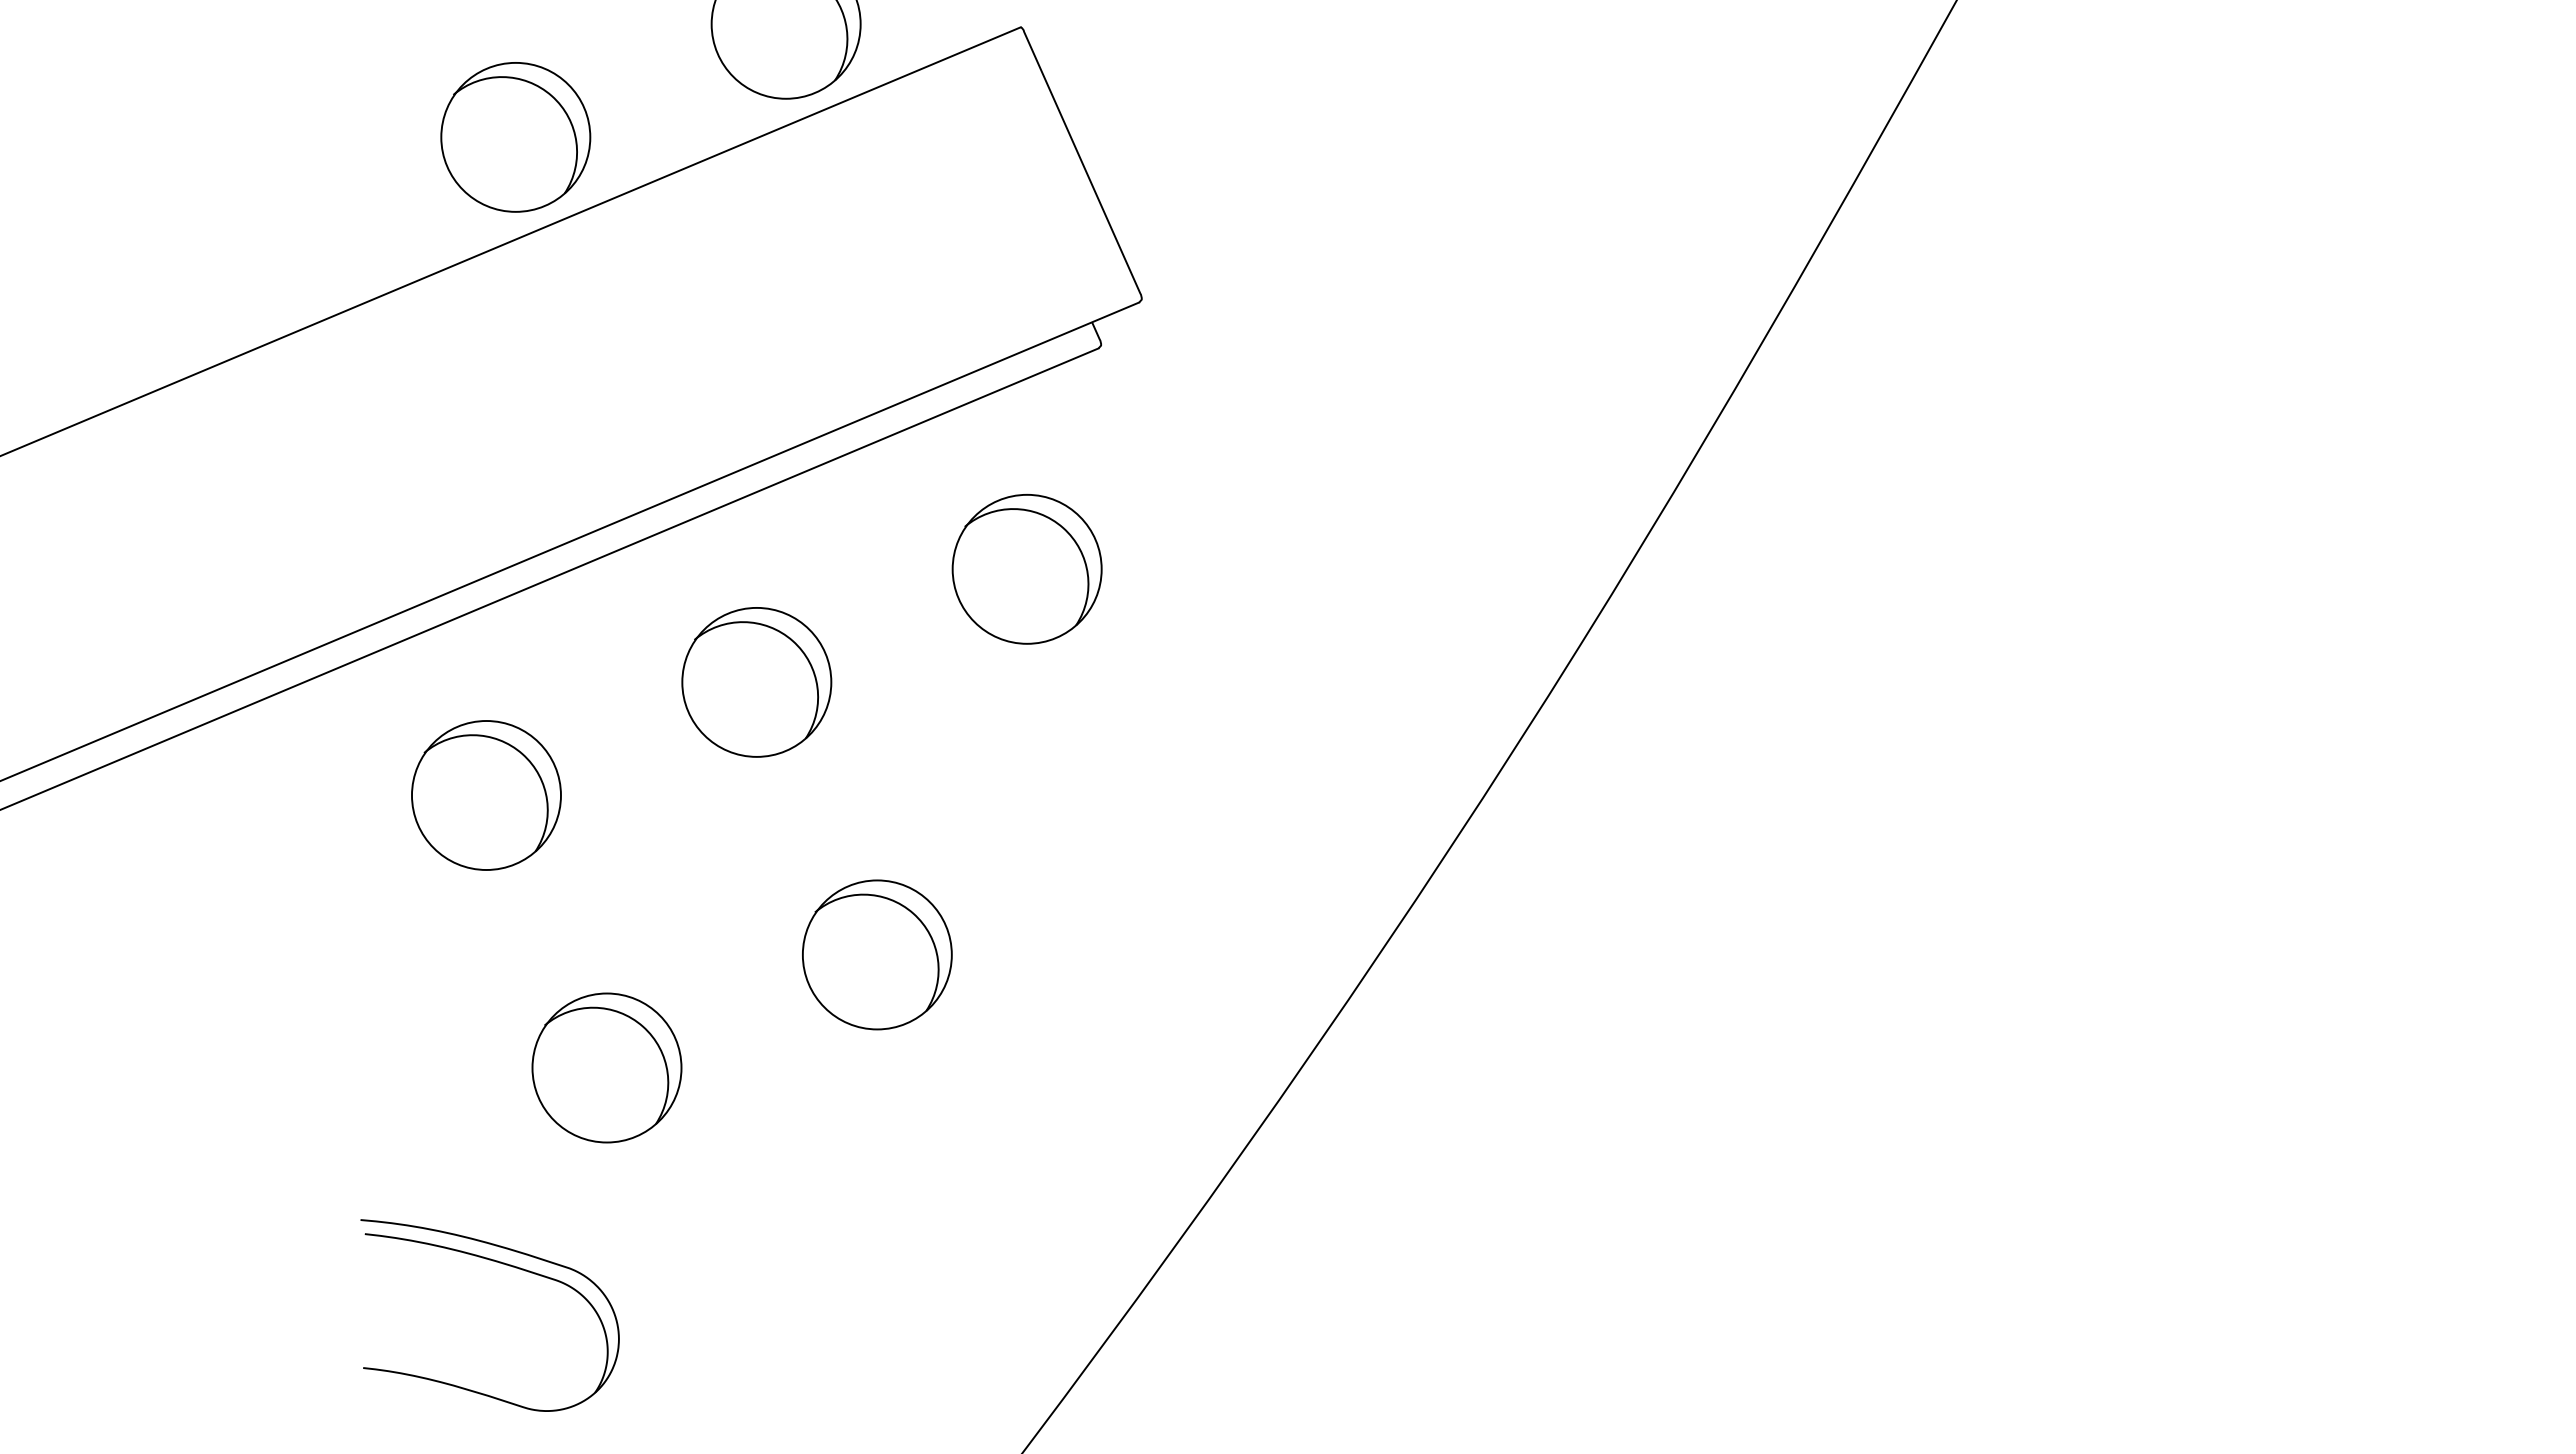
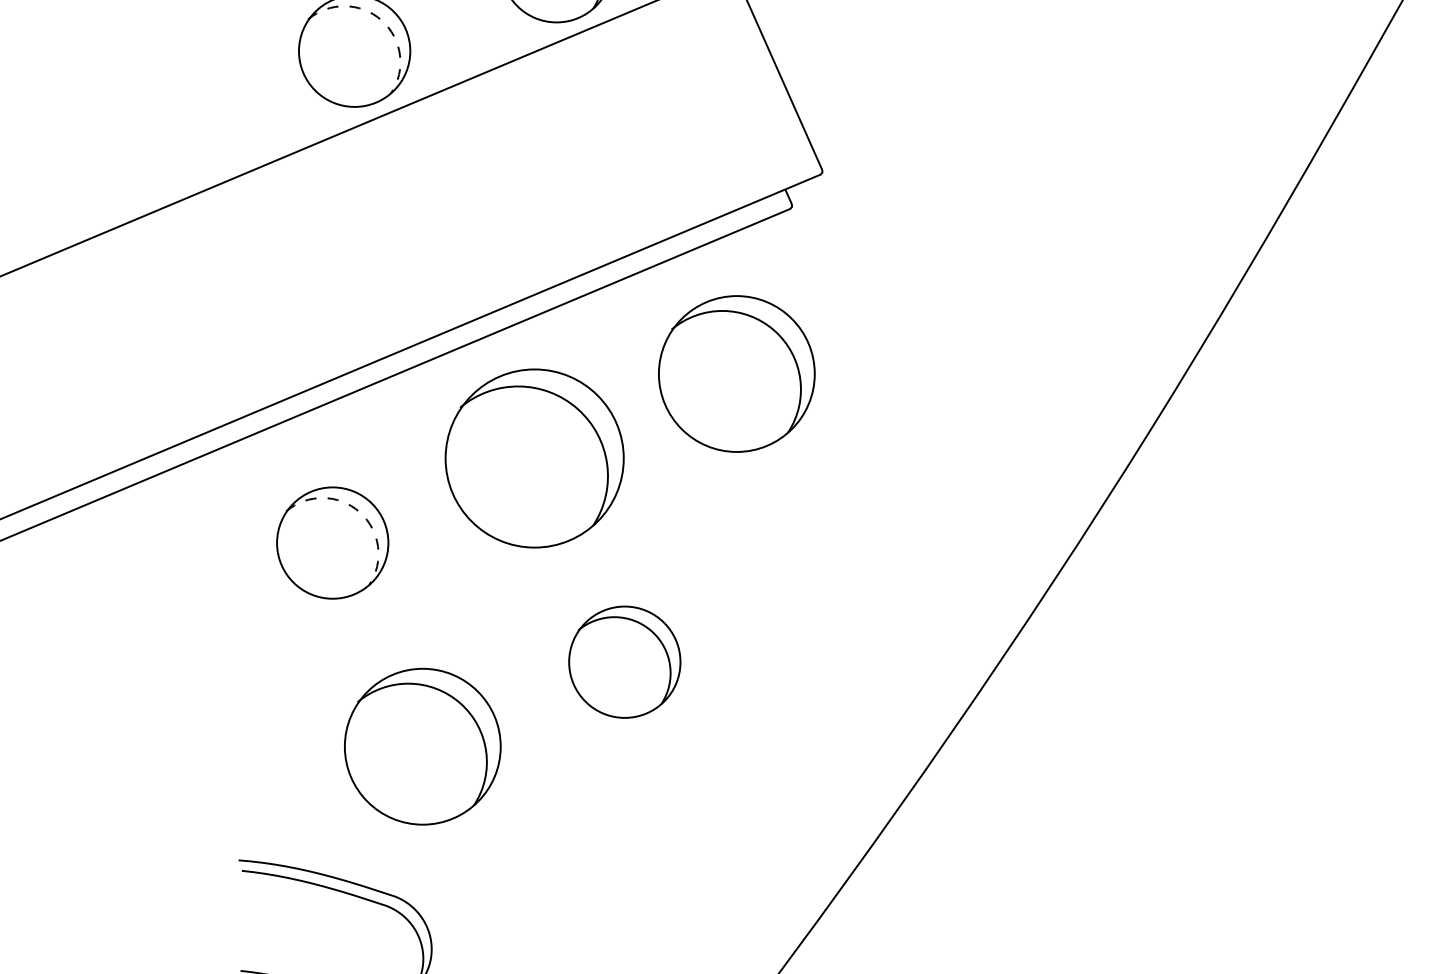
arc: (551, 95) -> (381, 19), solid -> dashed
part: (1026, 569) -> (736, 374), size x1.4
part: (756, 682) -> (534, 458), size x1.6
arc: (522, 754) -> (359, 512), solid -> dashed
part: (606, 1067) -> (422, 746), size x1.4

